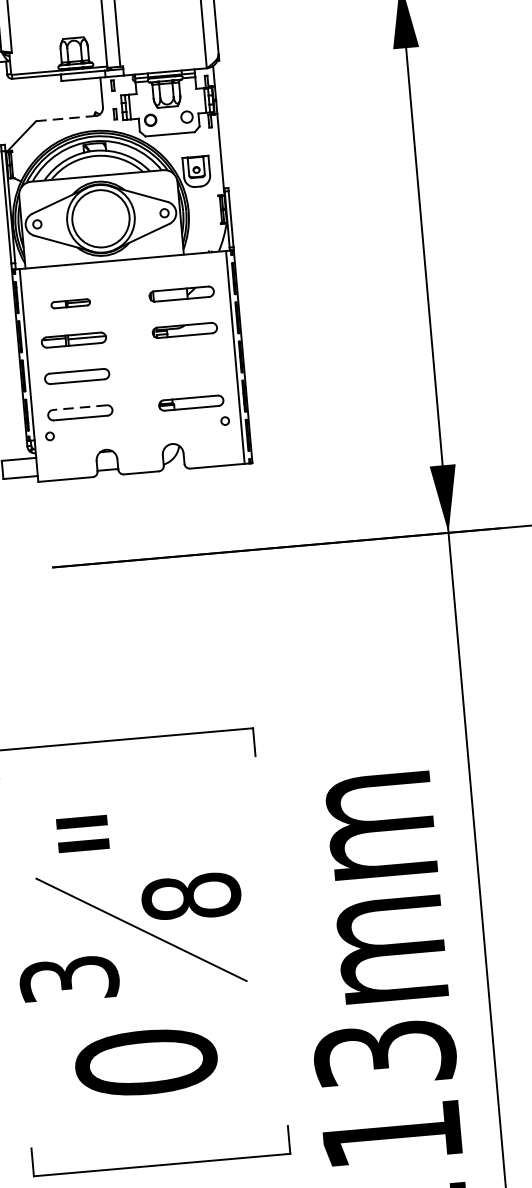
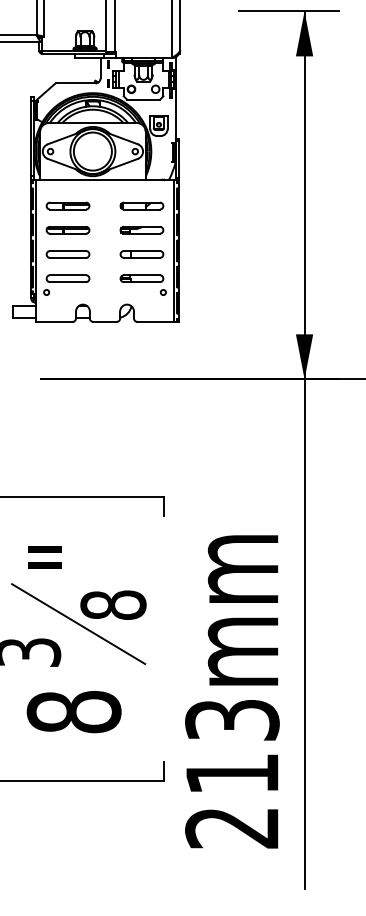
line: (65, 118) -> (75, 83), dashed -> solid
part: (69, 303) -> (67, 205), size x1.67
part: (187, 366) -> (141, 254), added
line: (80, 408) -> (68, 275), dashed -> solid
text: (146, 1061) -> (74, 711), 0 -> 8

